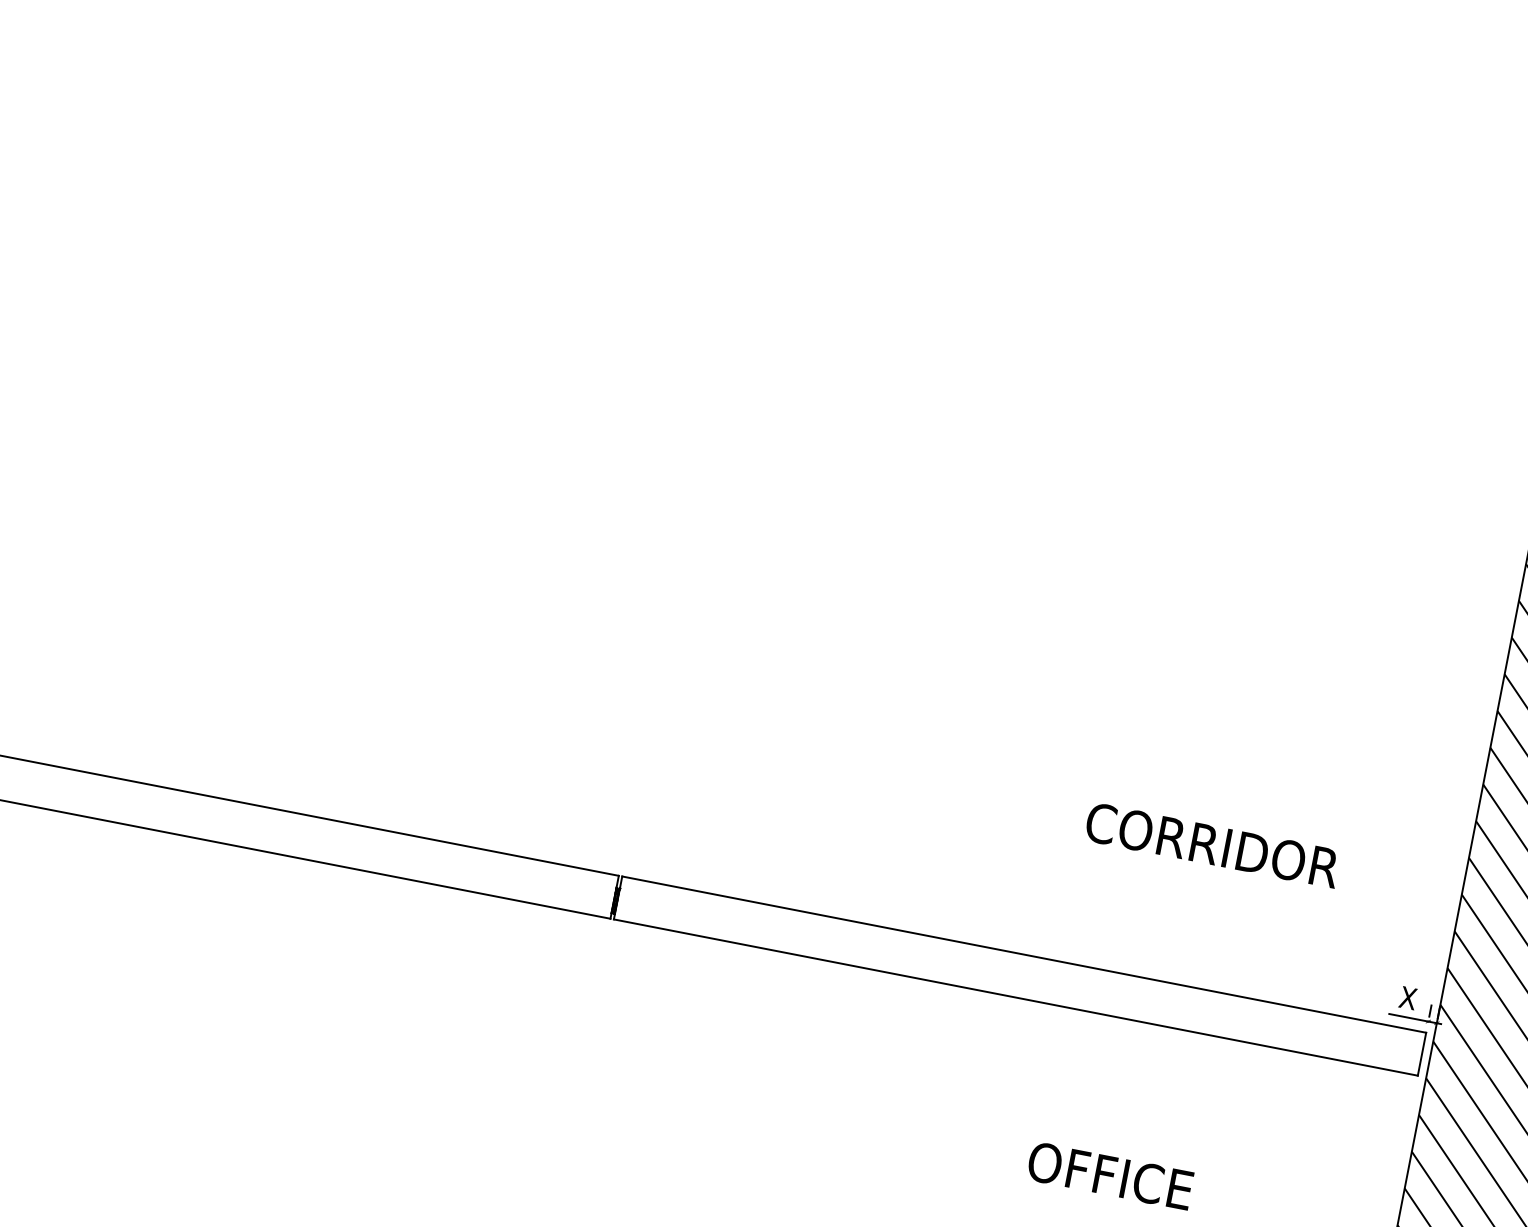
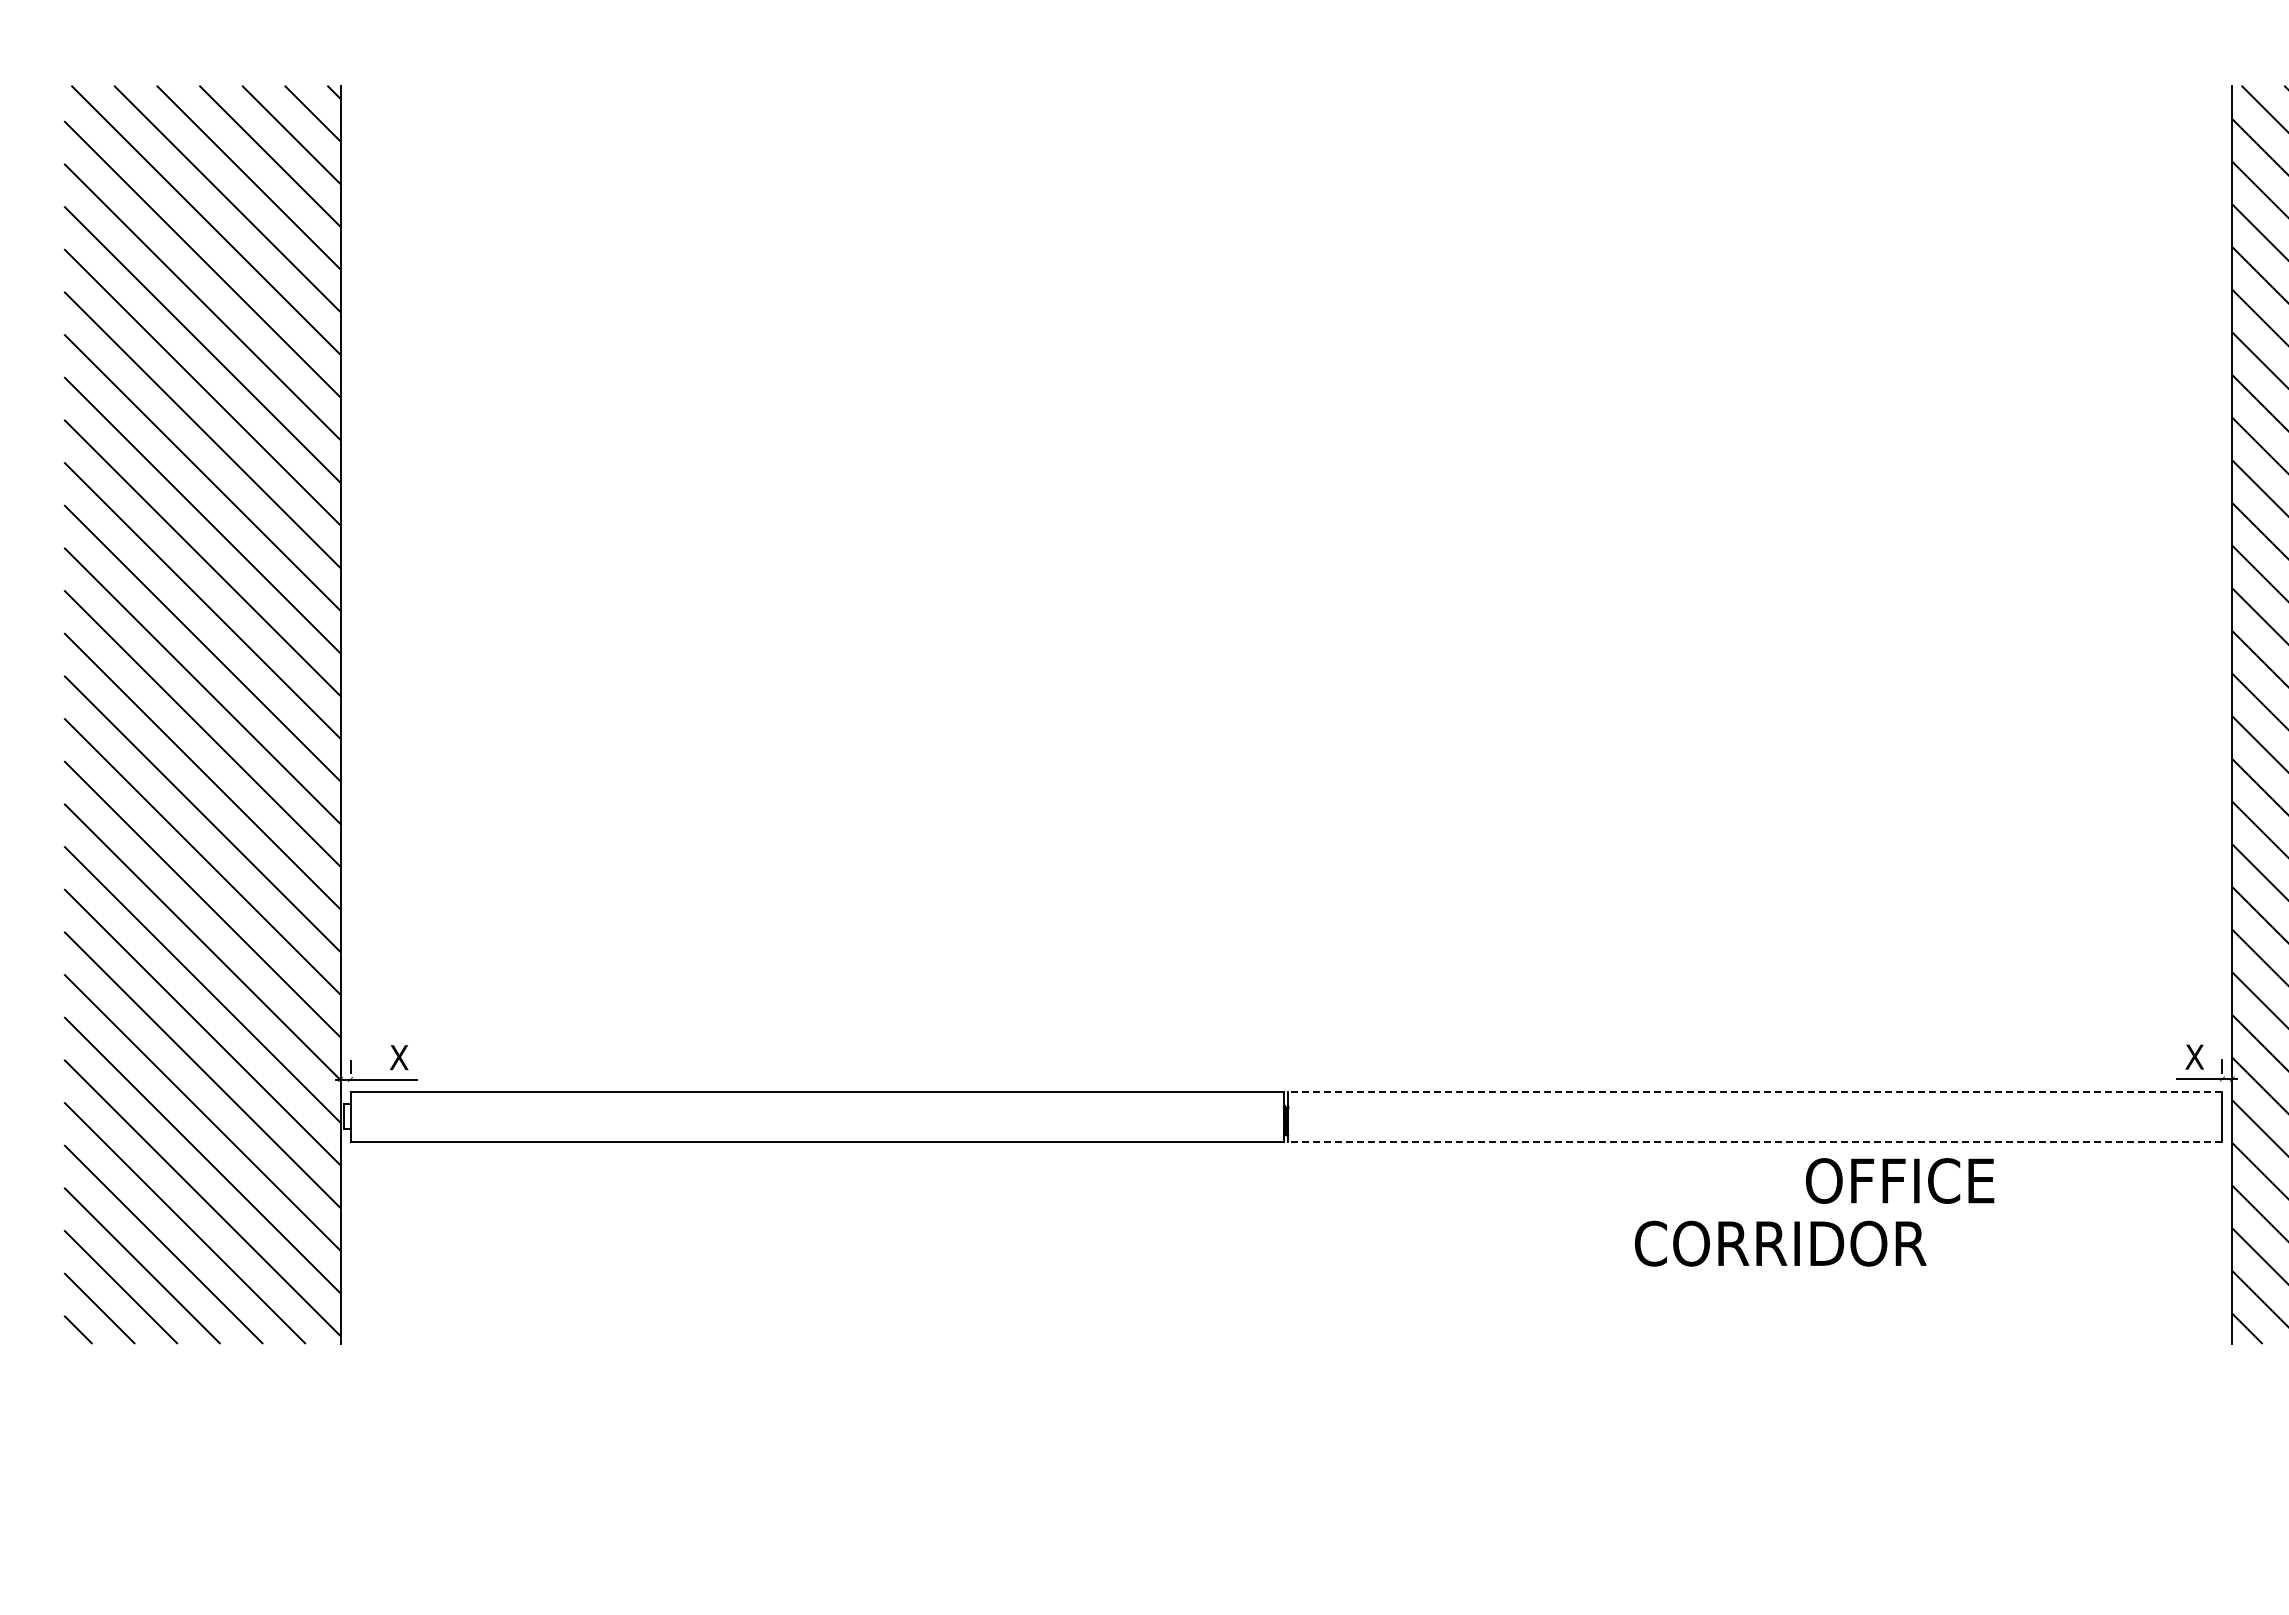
text: (1212, 845) -> (1780, 1243), moved
line: (1024, 954) -> (1755, 1091), solid -> dashed
line: (1015, 997) -> (1755, 1141), solid -> dashed
text: (1110, 1175) -> (1900, 1180), moved

